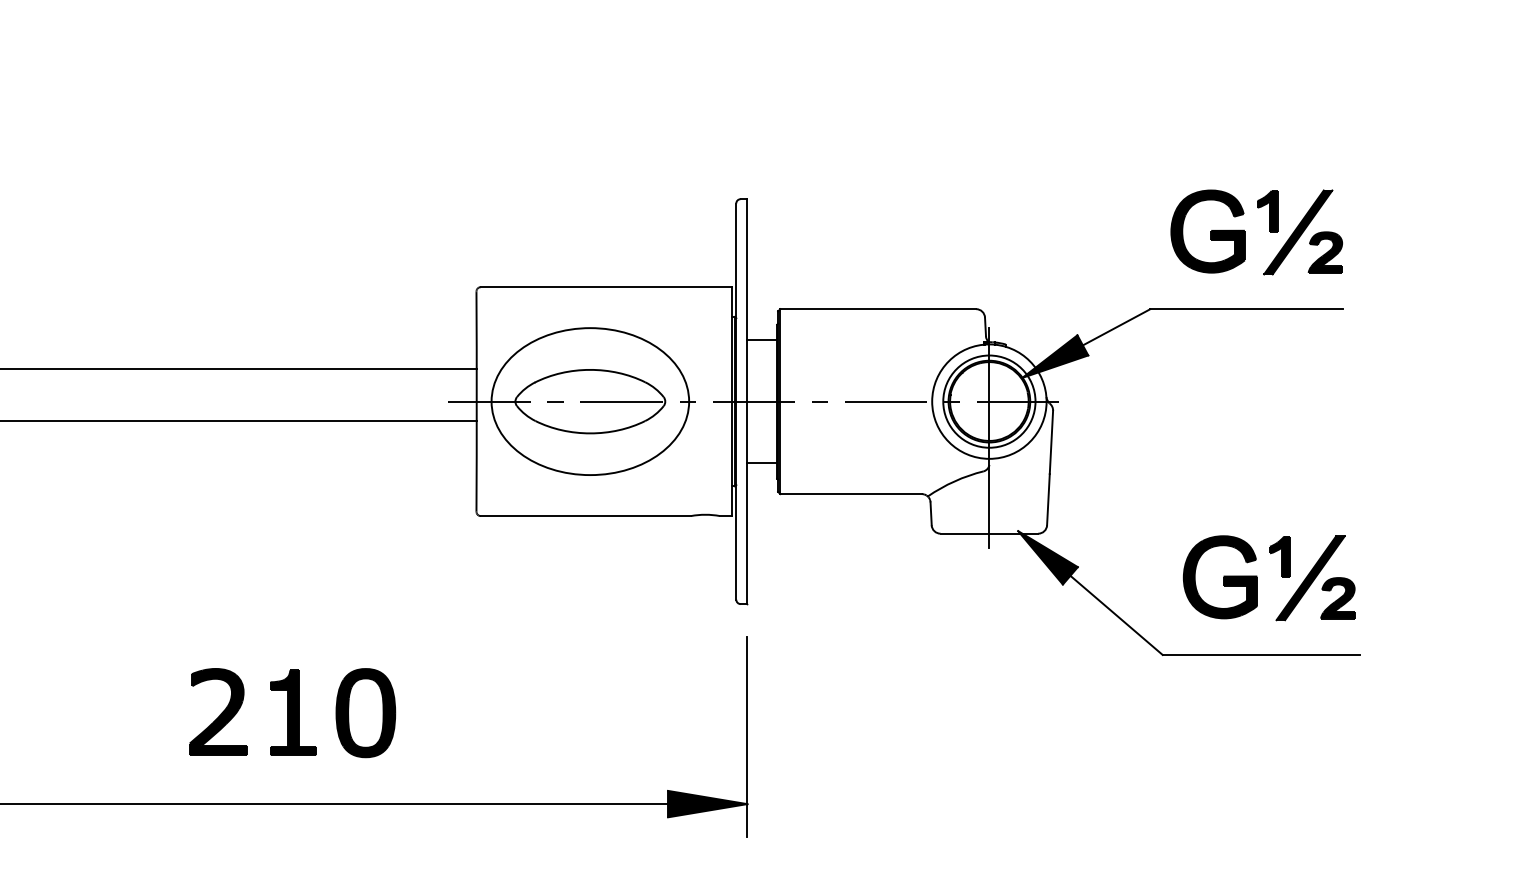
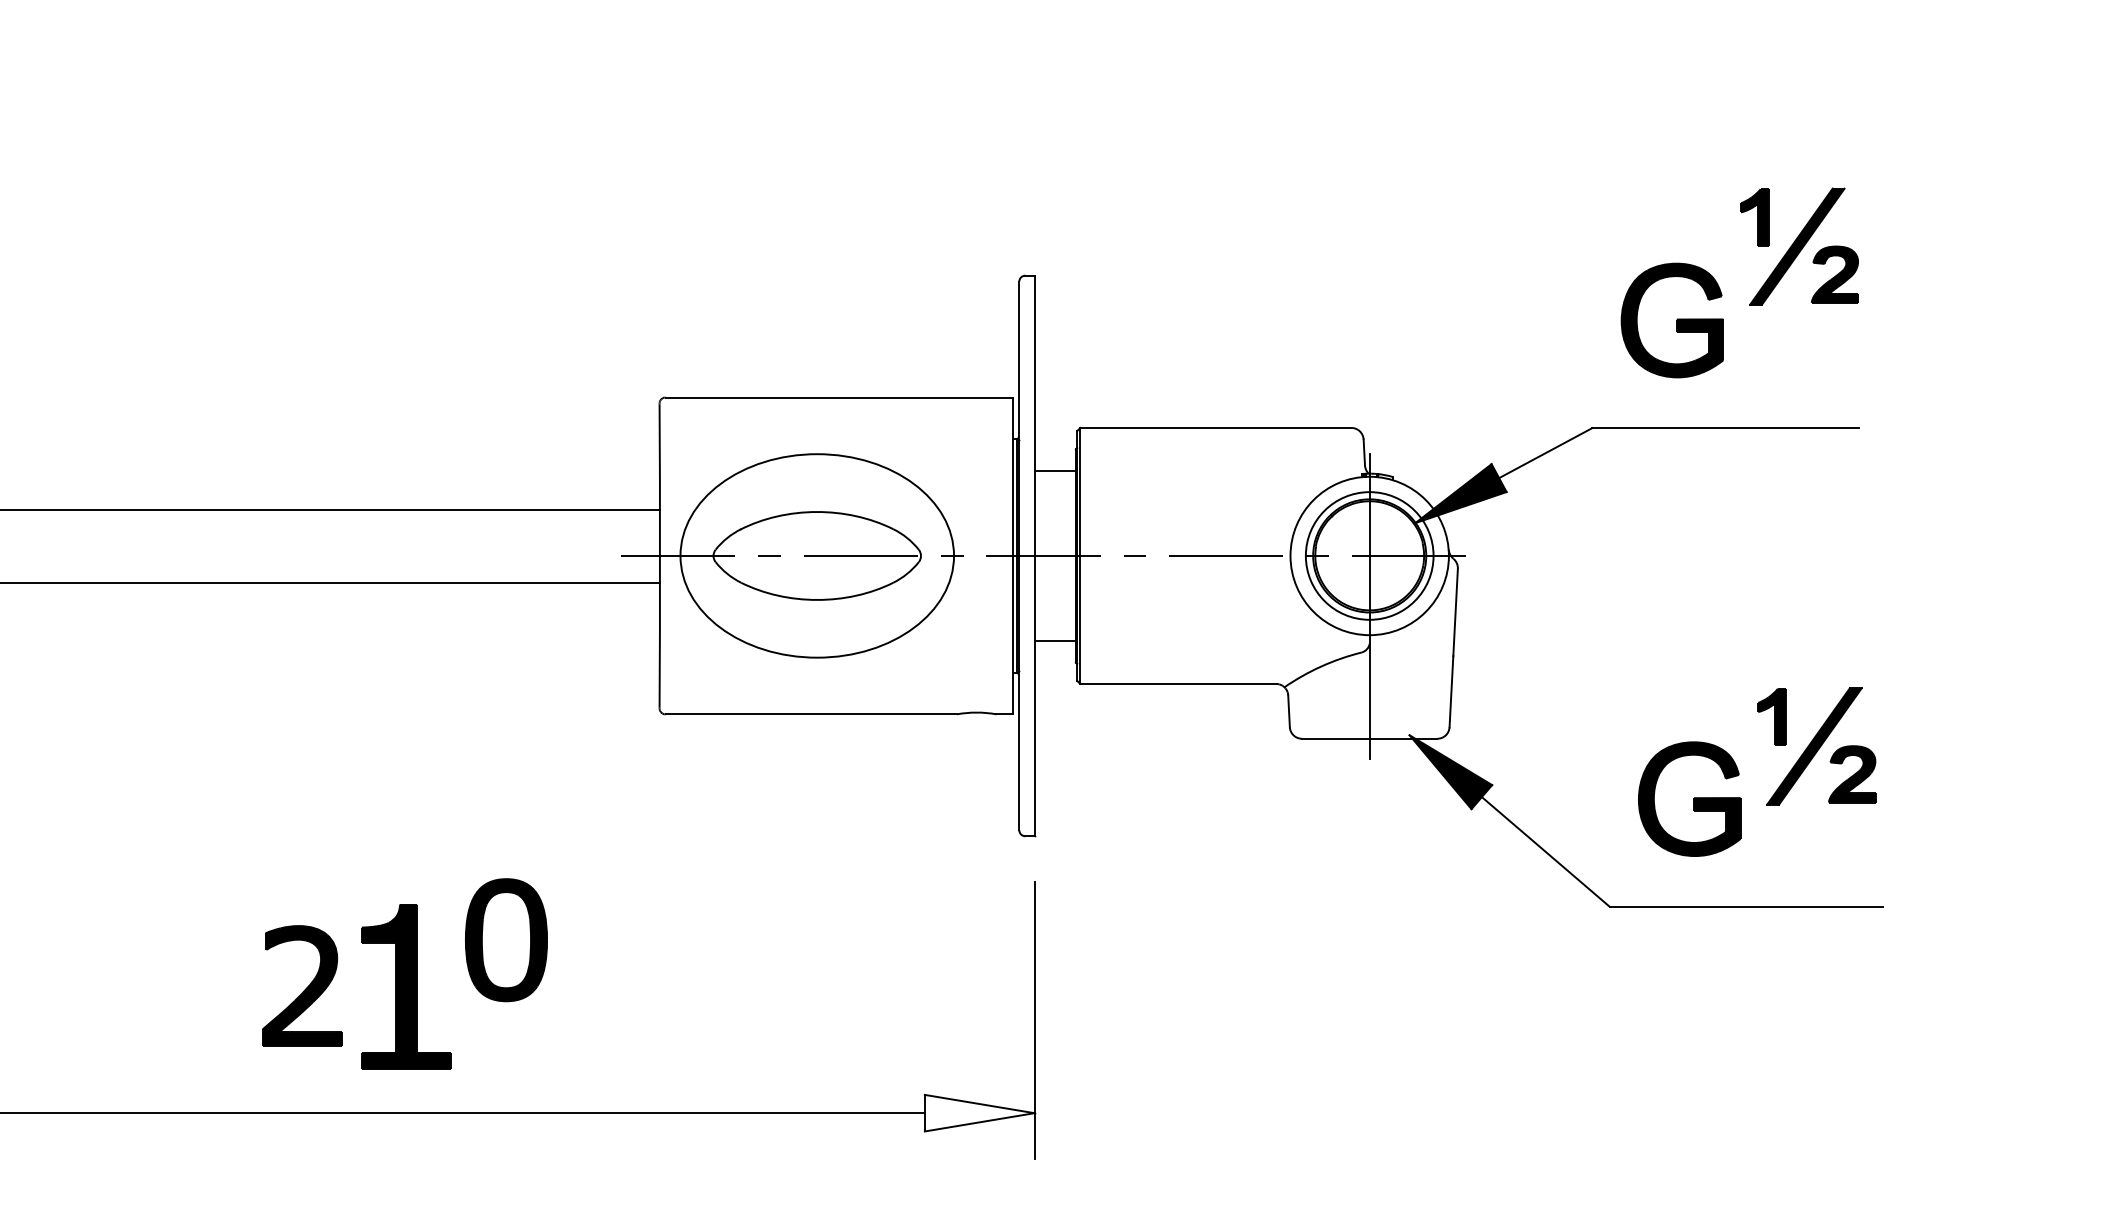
part: (1299, 232) -> (1799, 246), moved
part: (1312, 578) -> (1816, 746), moved
part: (292, 712) -> (405, 986), size x1.4
part: (365, 713) -> (506, 940), moved
fill: (707, 803) -> (979, 1112), removed

